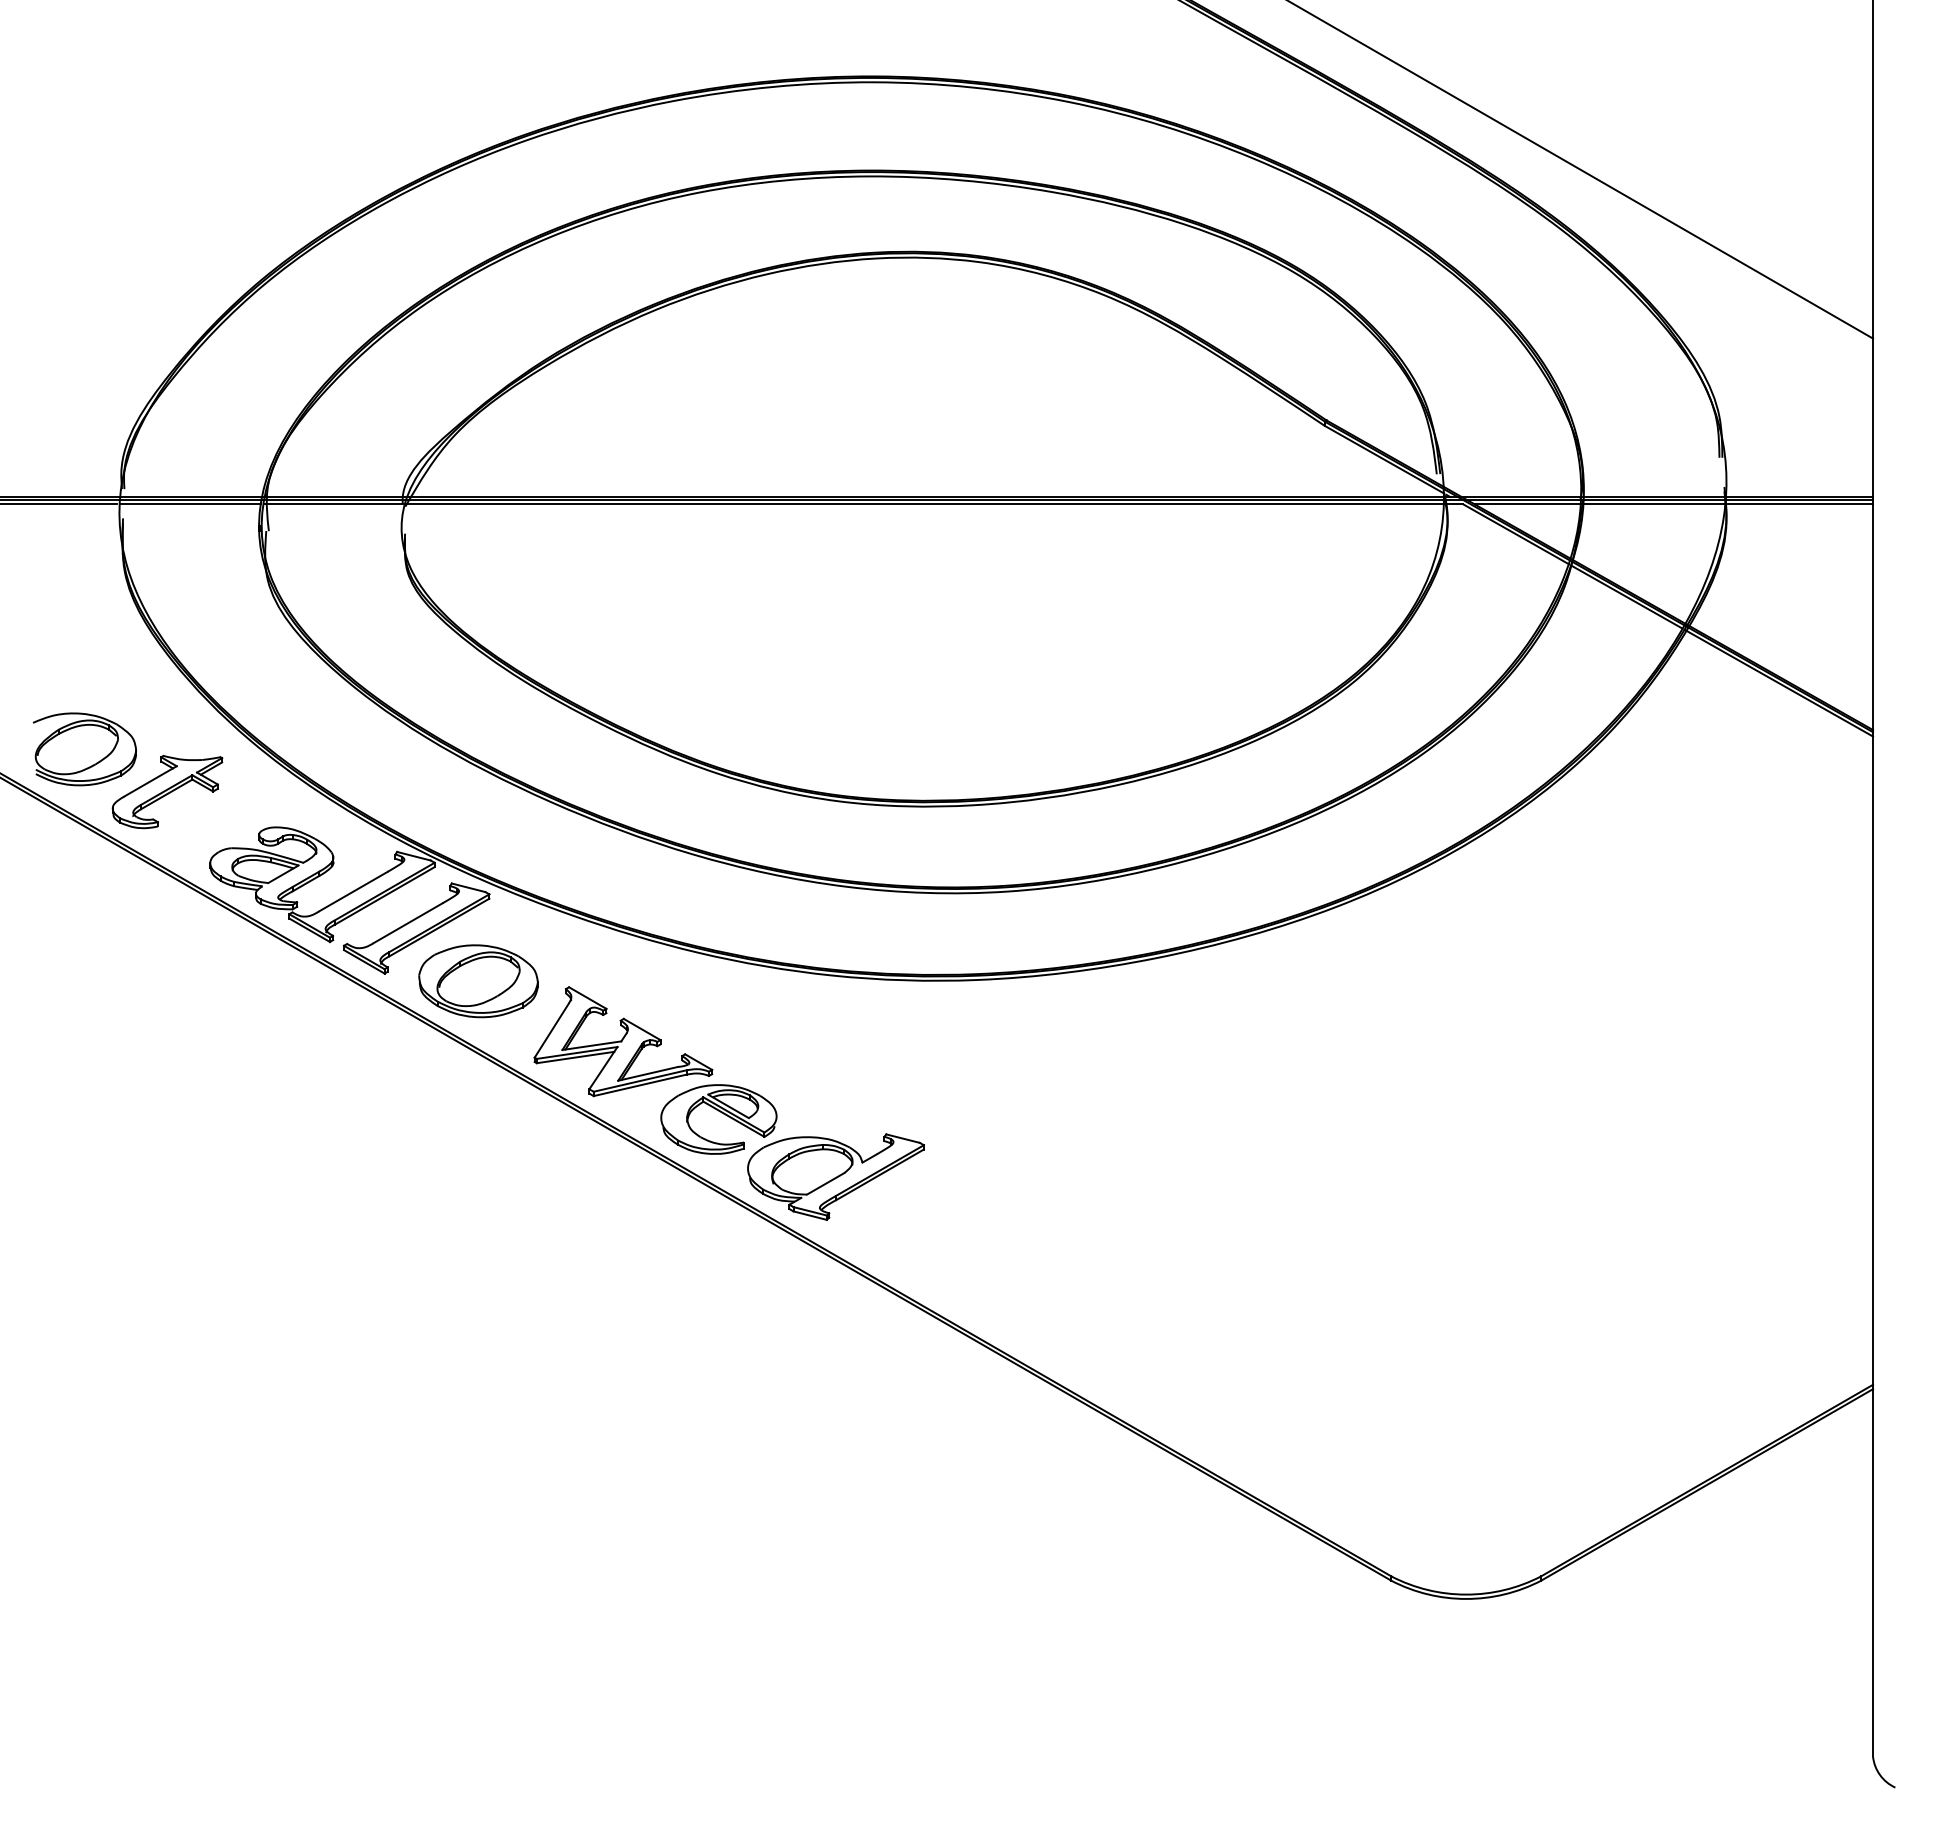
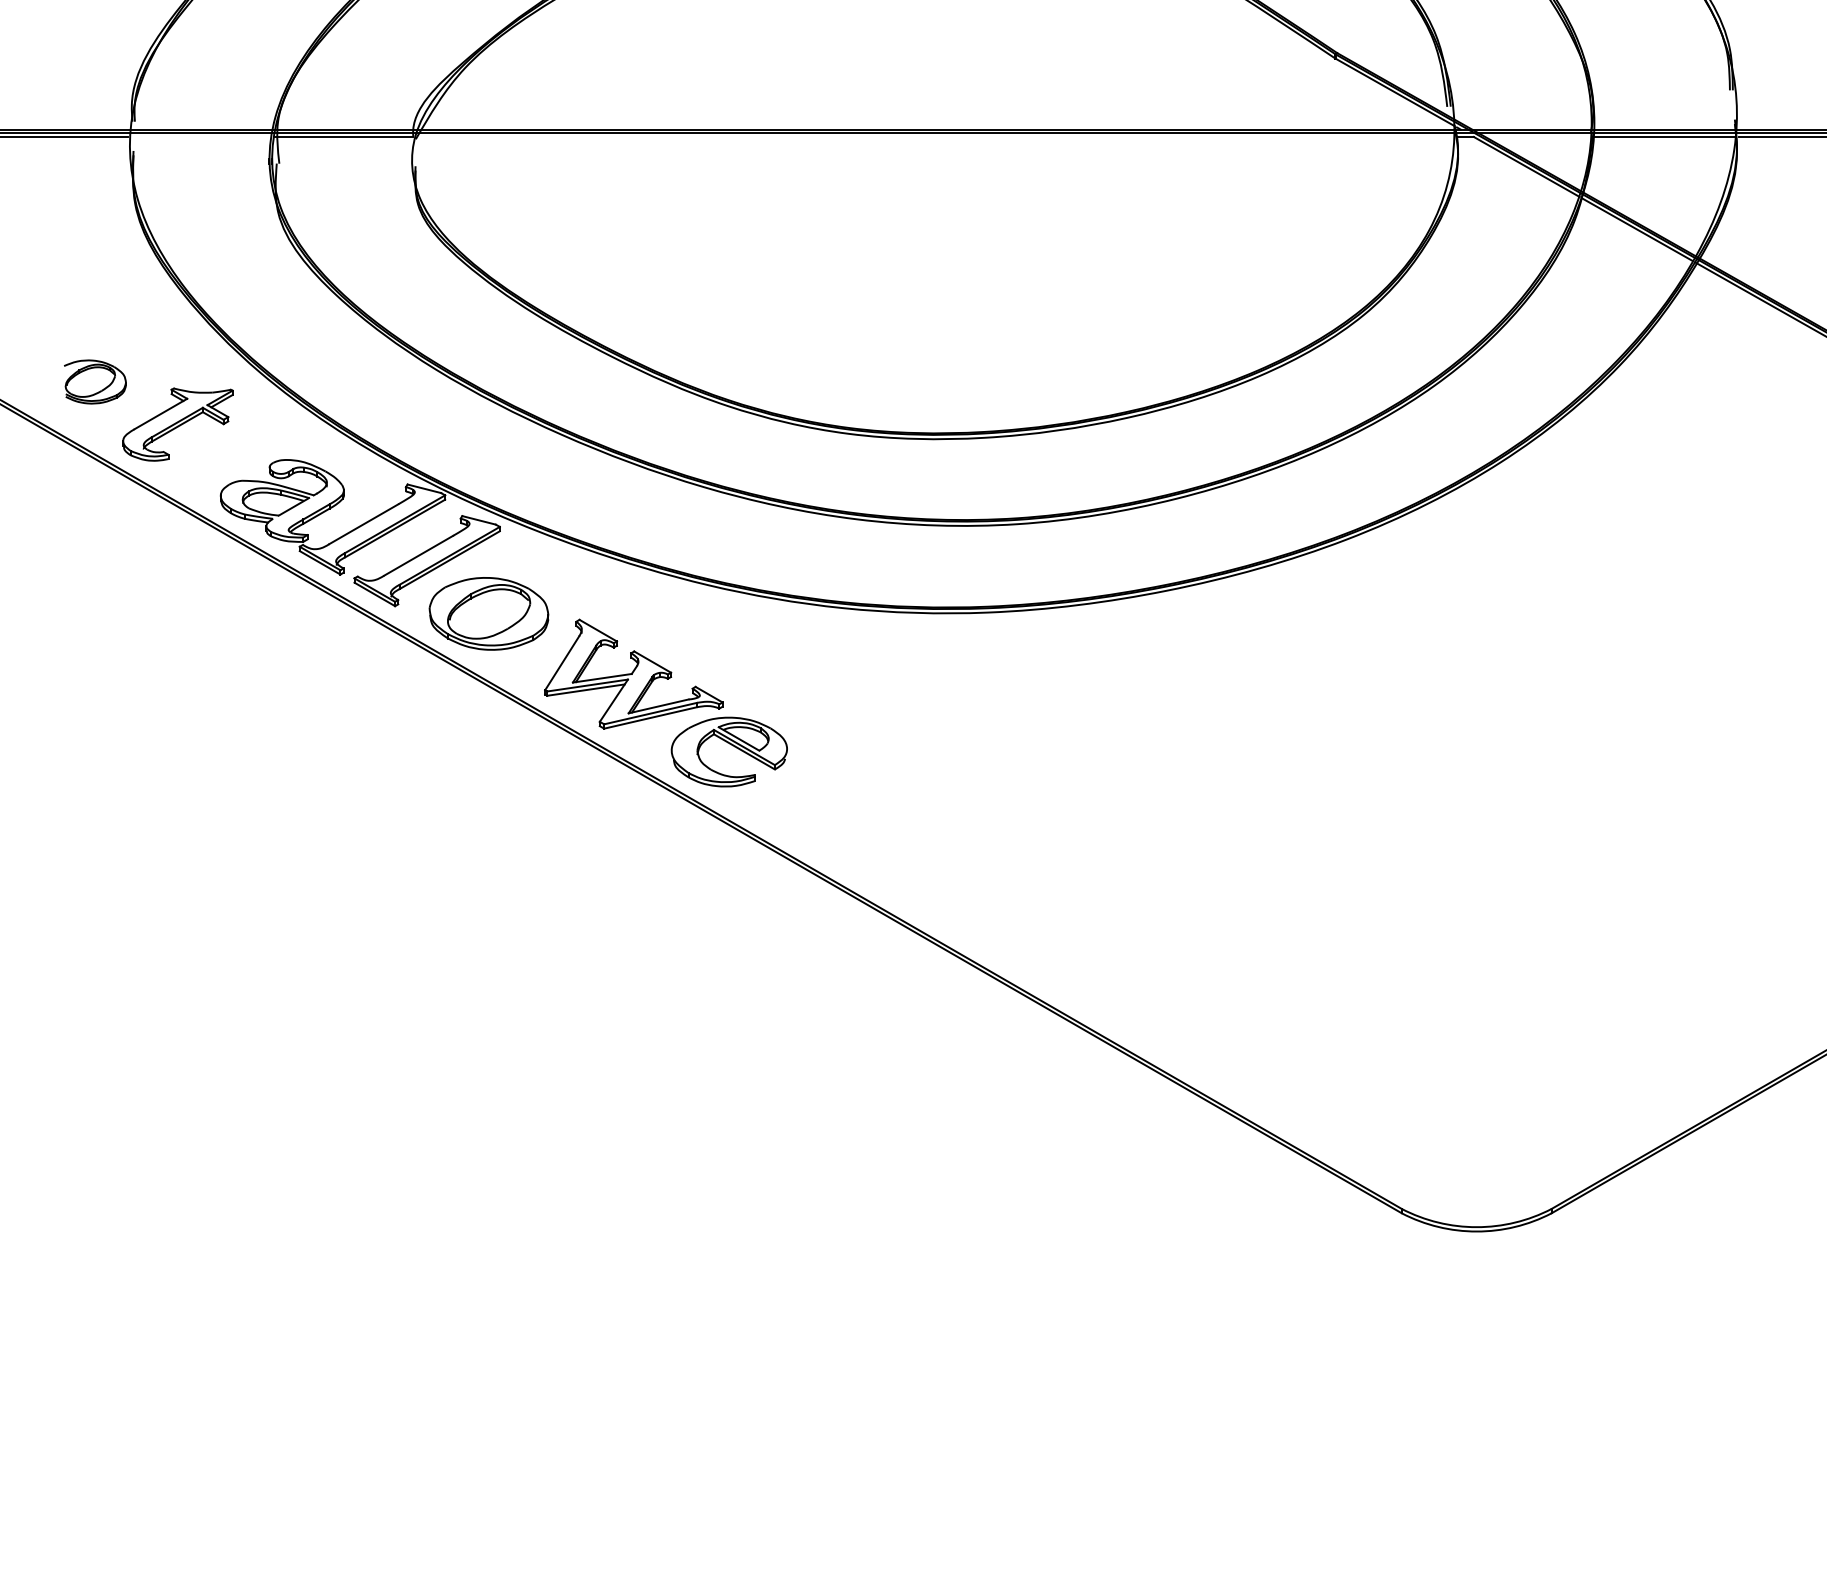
line: (190, 504) -> (200, 137), removed
line: (924, 504) -> (934, 137), removed
line: (1527, 504) -> (1537, 137), removed
part: (84, 749) -> (94, 382), size x0.6
part: (835, 1176) -> (845, 809), removed

